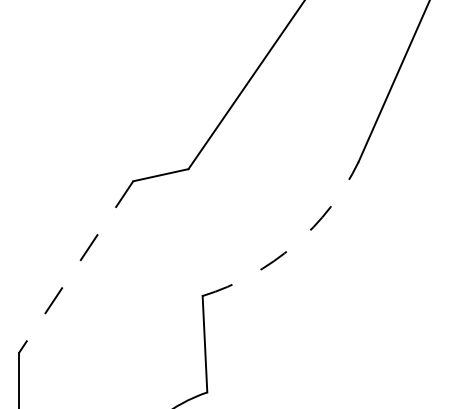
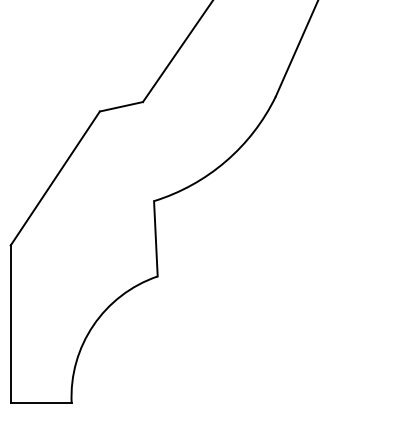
arc: (294, 245) -> (225, 161), dashed -> solid
line: (76, 267) -> (55, 178), dashed -> solid

